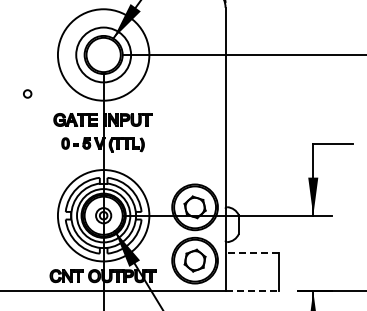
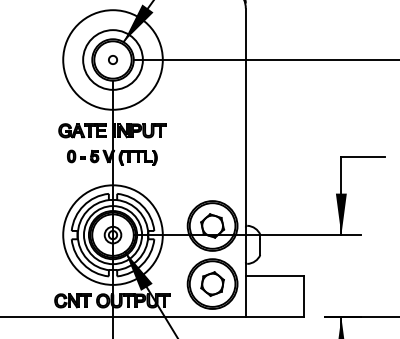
circle: (27, 93) -> (112, 59), moved
line: (252, 253) -> (275, 276), dashed -> solid
line: (252, 291) -> (275, 317), dashed -> solid

